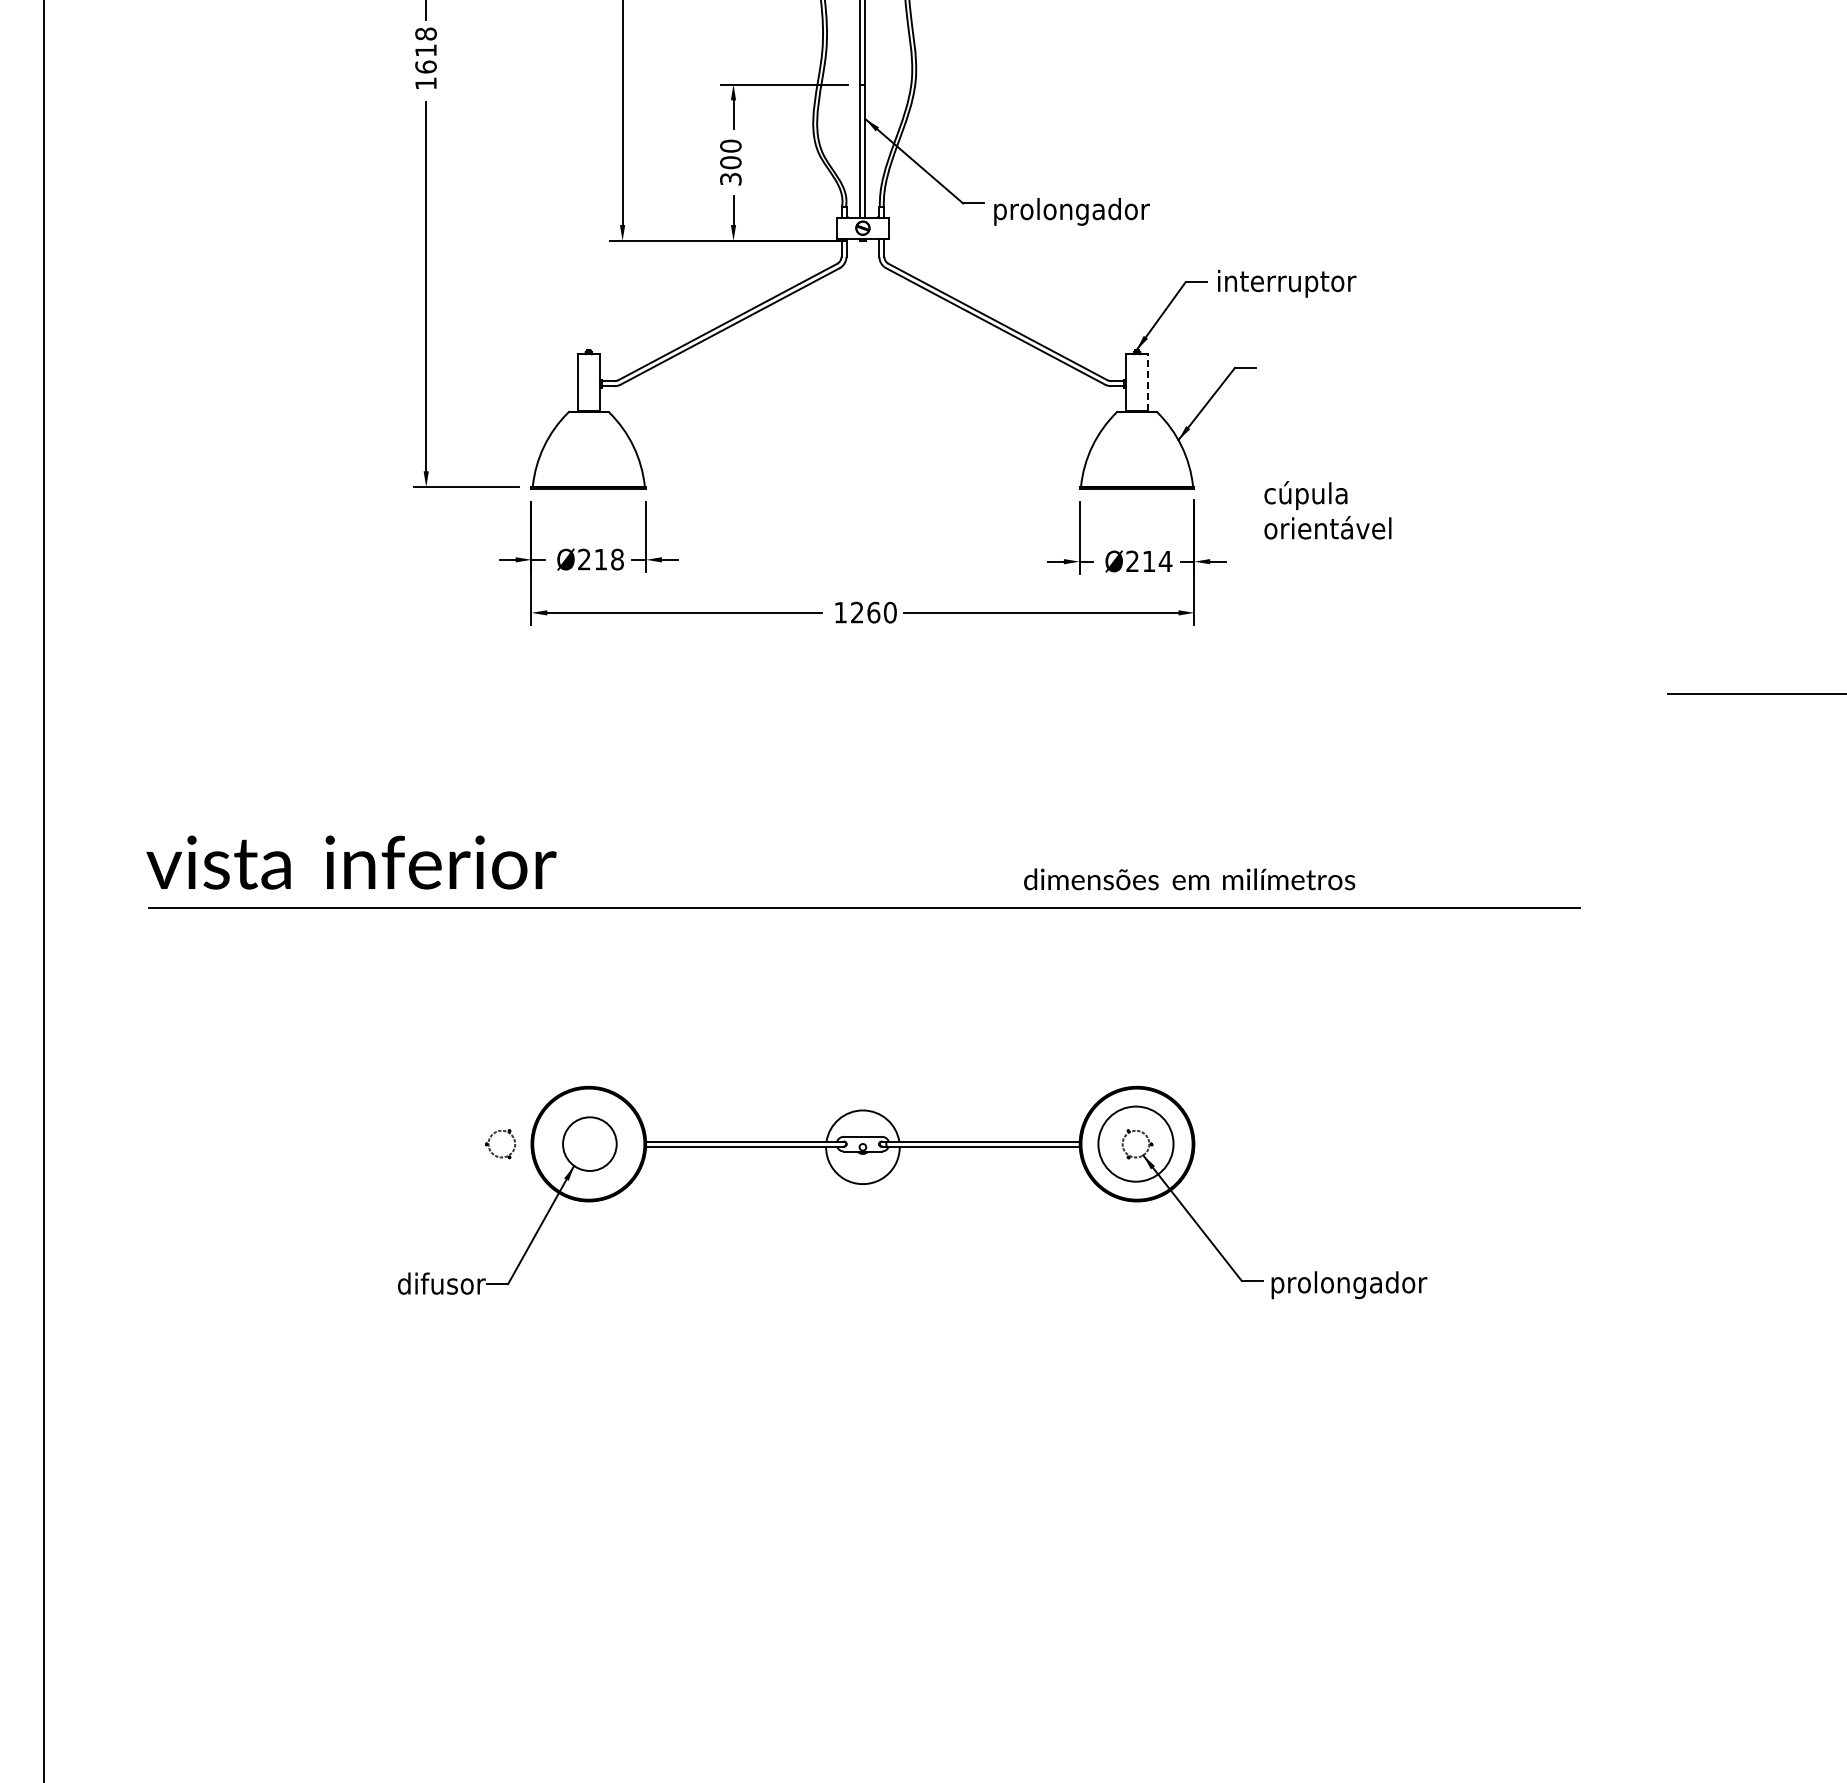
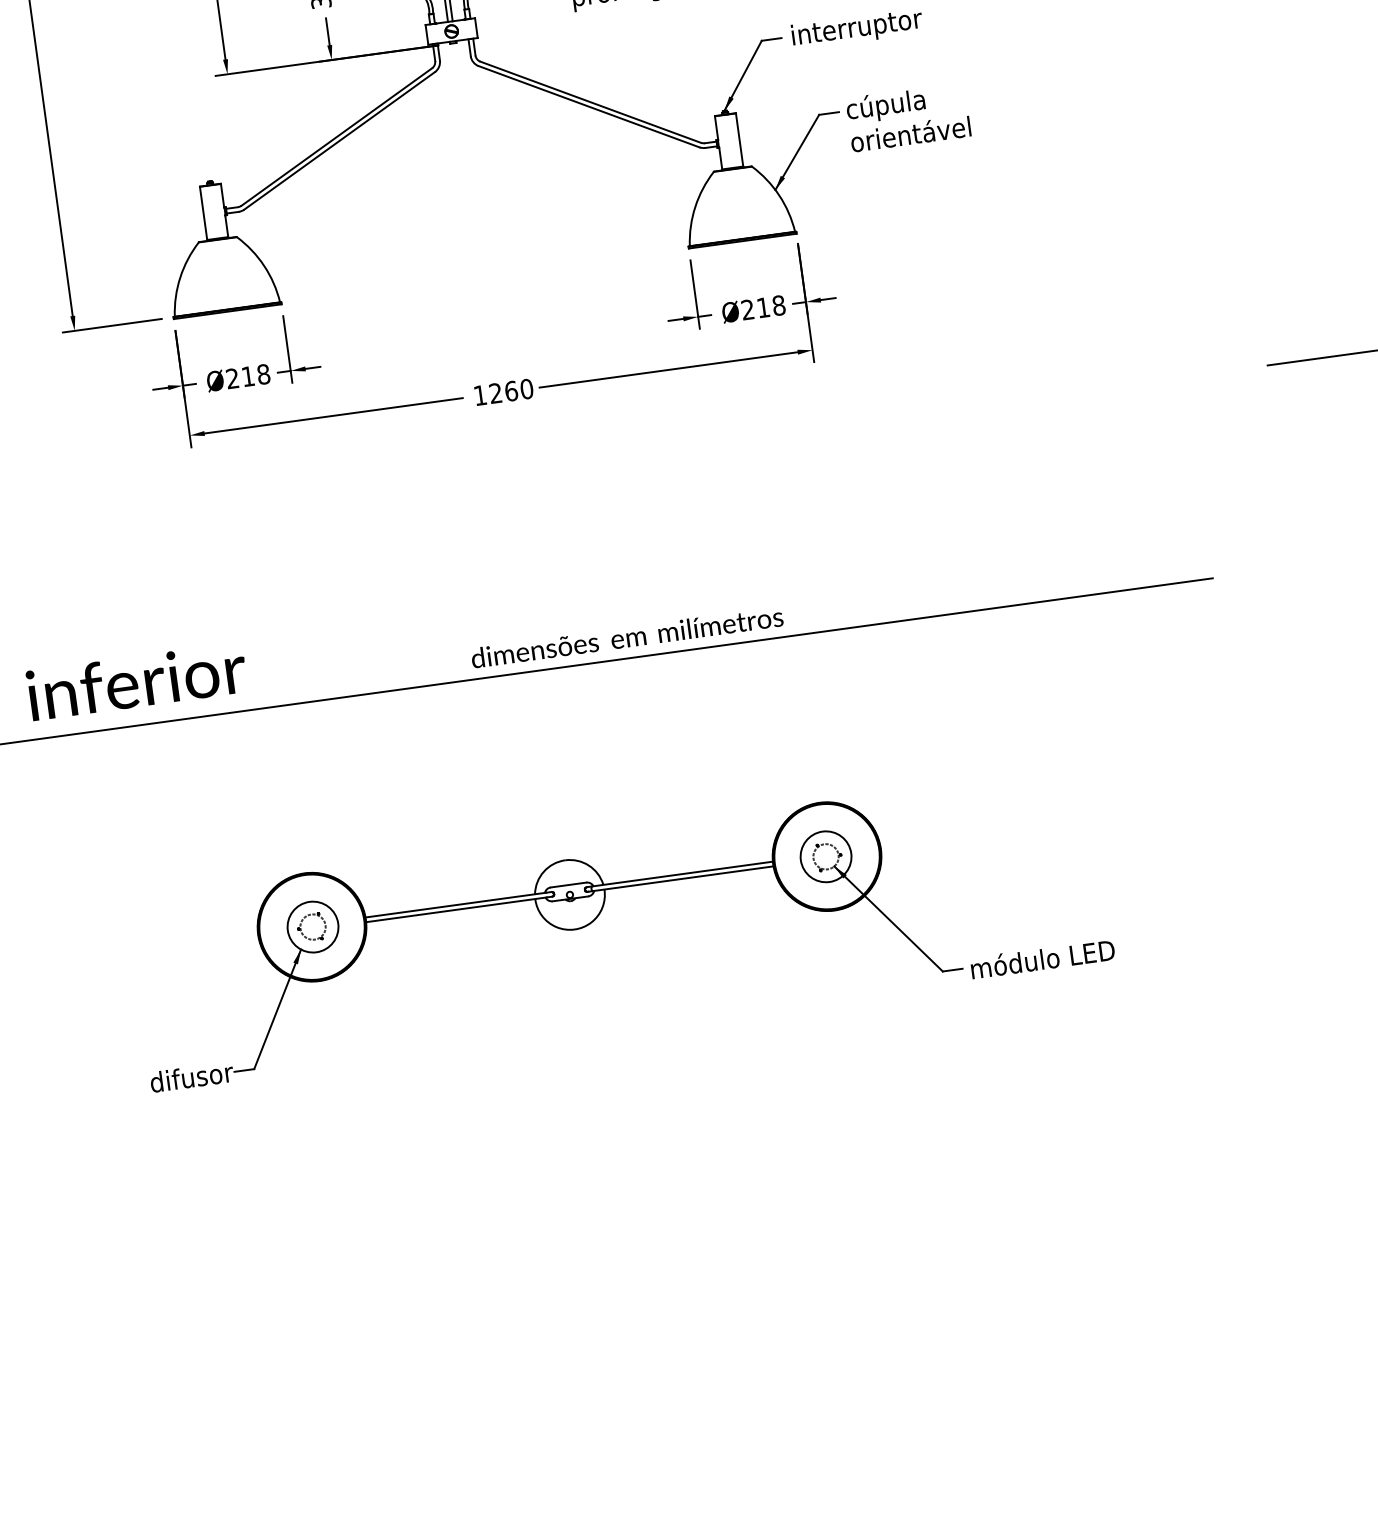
line: (1148, 382) -> (739, 139), dashed -> solid
text: (1327, 510) -> (908, 117), moved
text: (1165, 561) -> (778, 305), Ø214 -> Ø218
text: (1189, 879) -> (627, 637), moved
circle: (1135, 1143) -> (825, 856), size x0.71
part: (490, 1148) -> (302, 932), moved
text: (1349, 1284) -> (1044, 961), prolongador -> módulo LED

